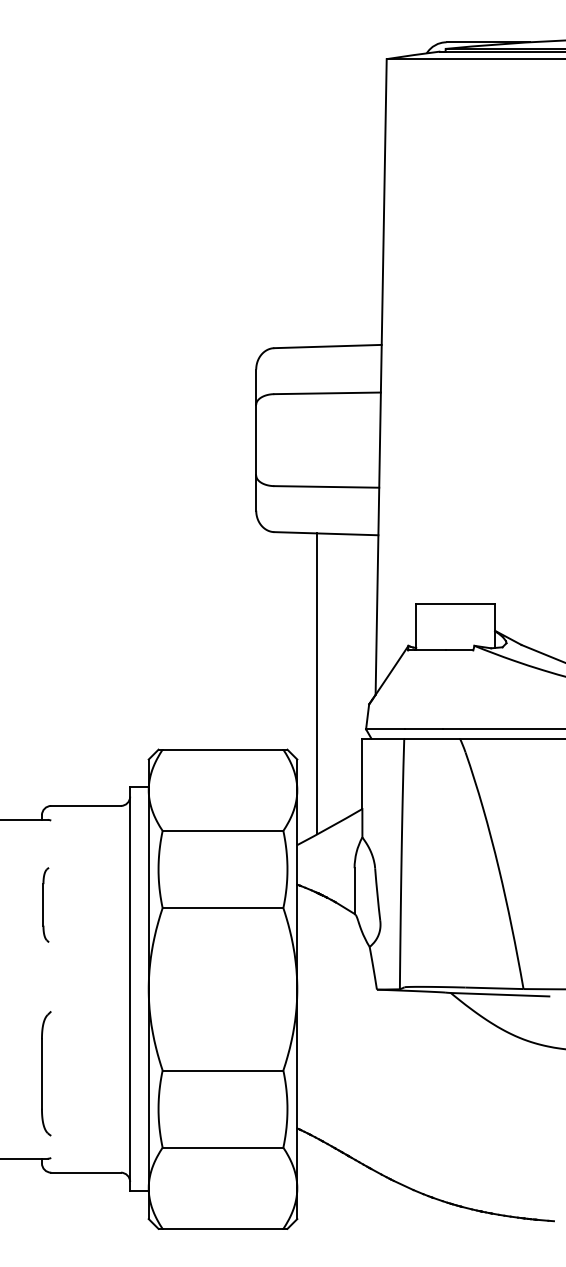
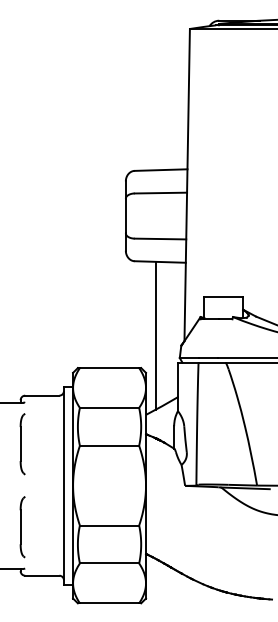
part: (45, 905) -> (22, 444), size x1.67

